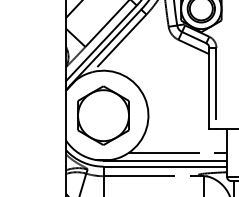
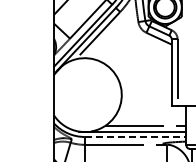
part: (103, 114) -> (84, 94), removed
line: (165, 166) -> (135, 136), solid -> dashed

